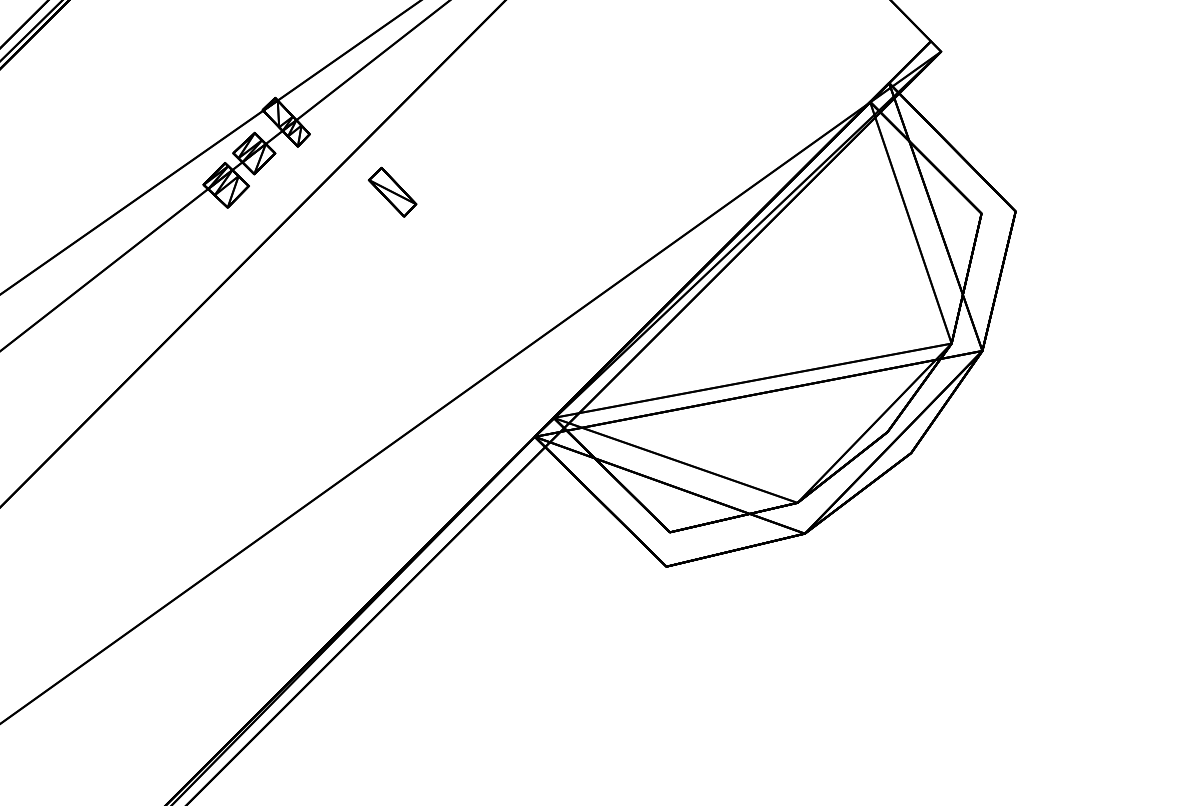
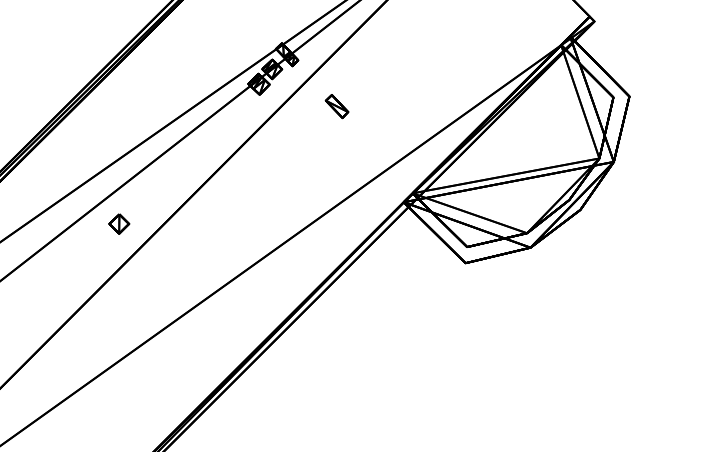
part: (391, 192) -> (336, 106), moved

